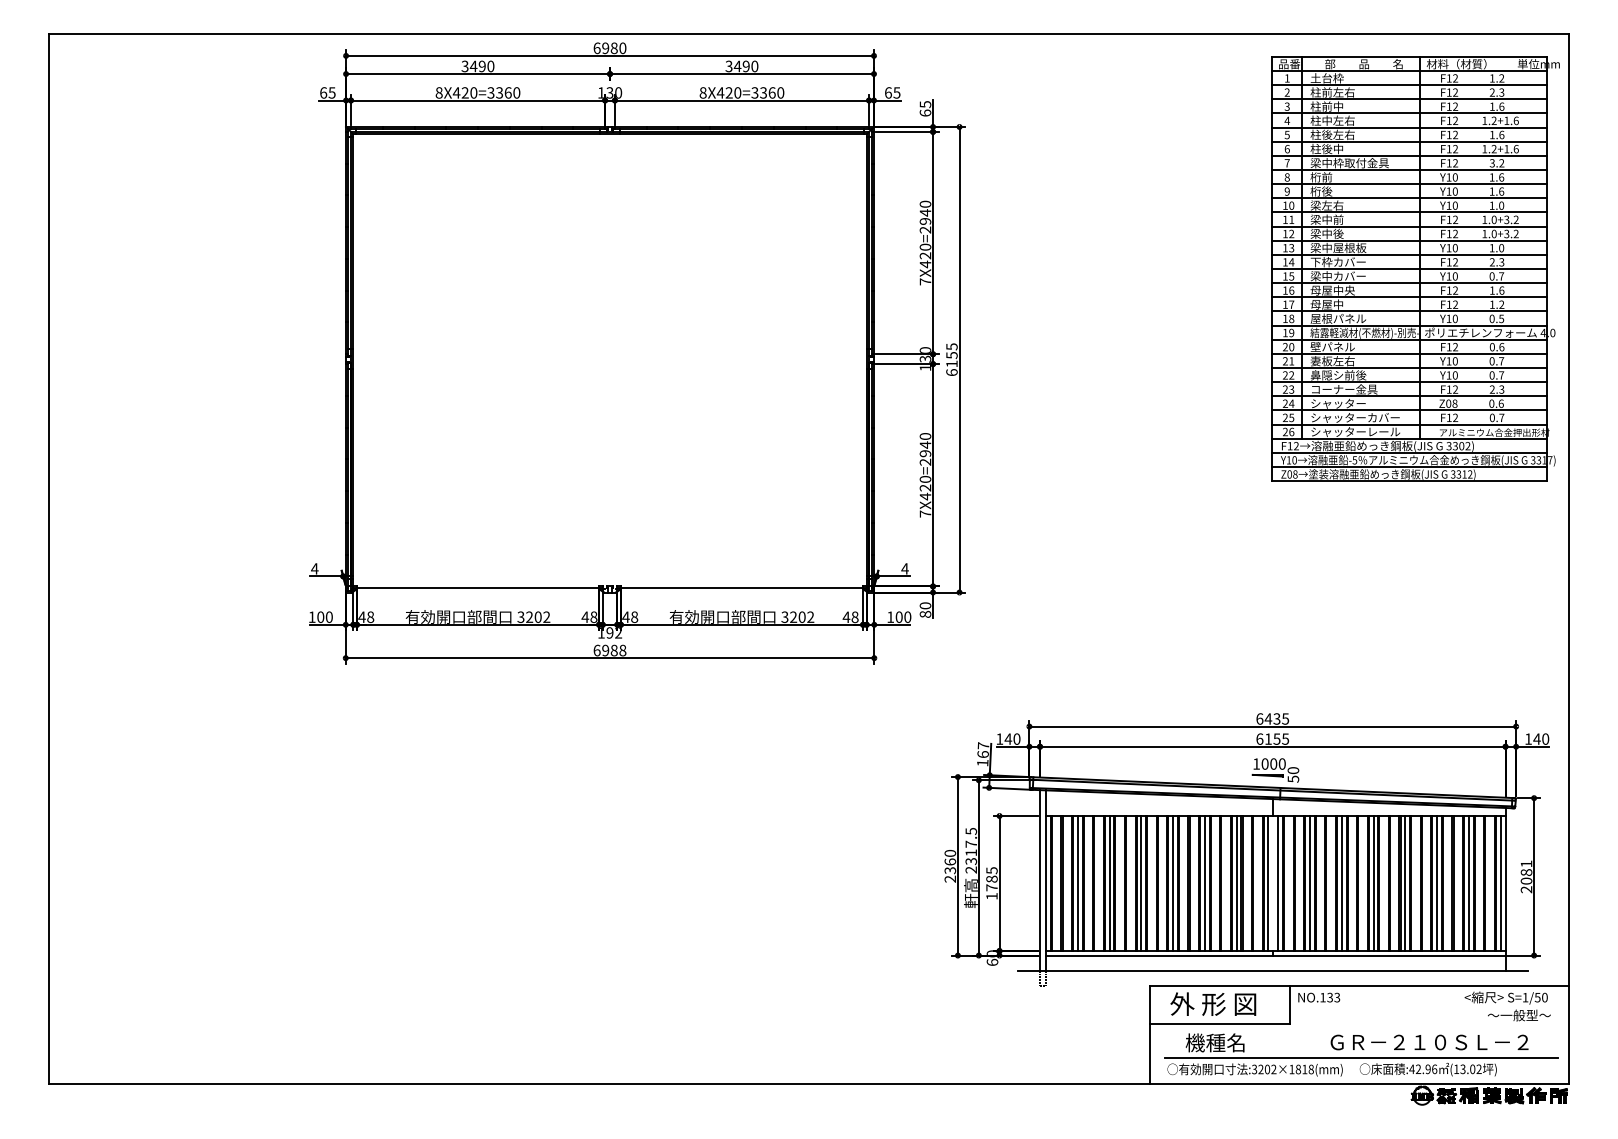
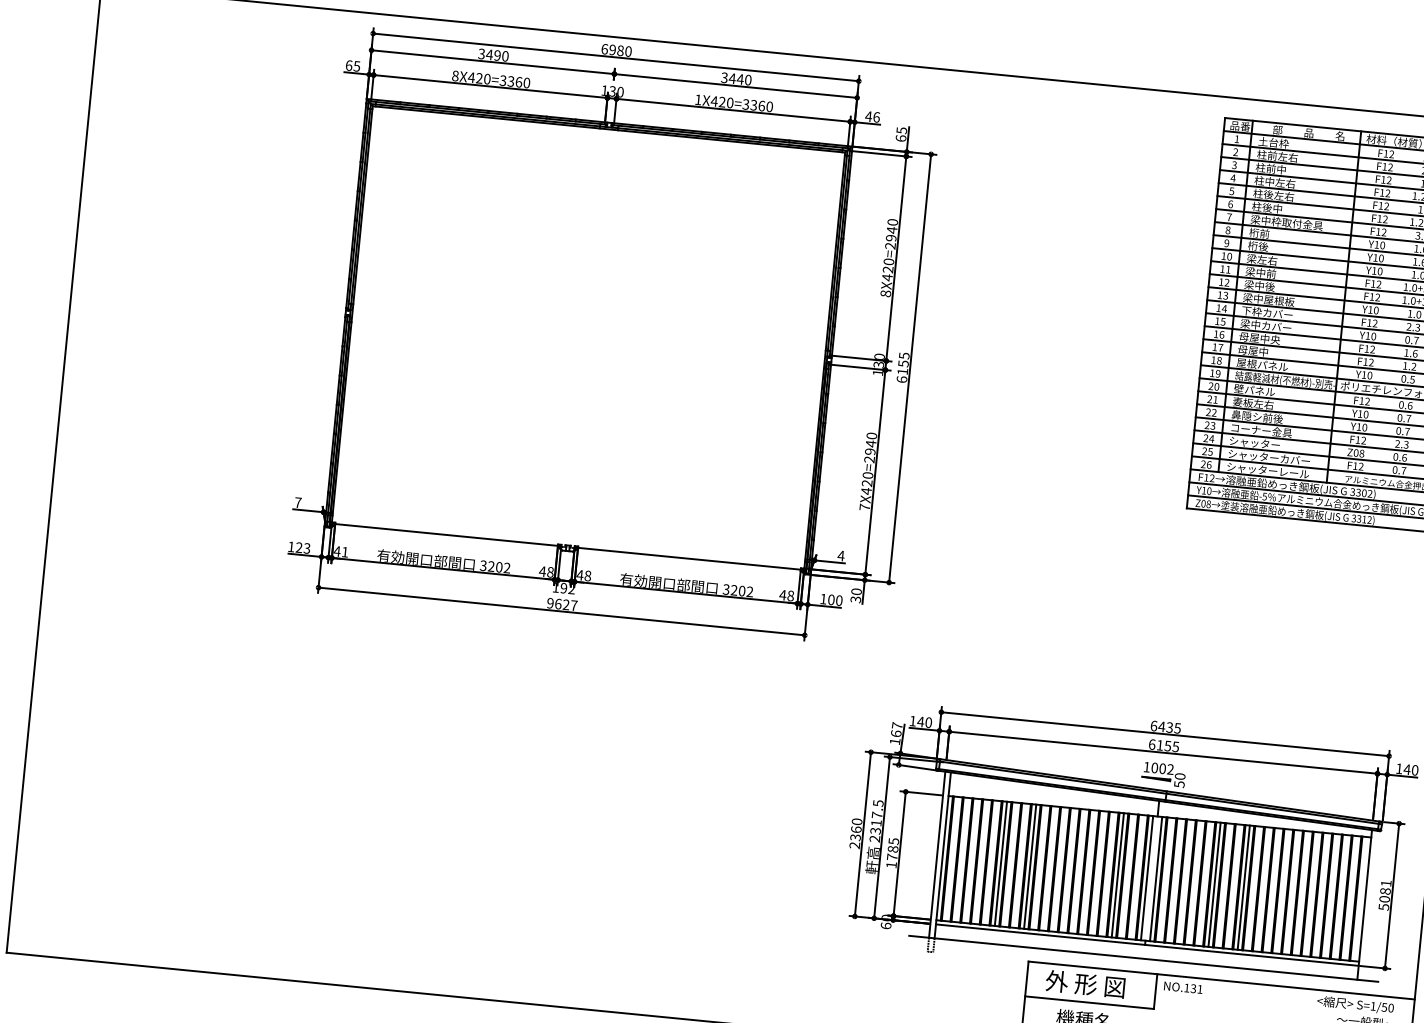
text: (746, 66) -> (740, 79), 3490 -> 3440
text: (702, 92) -> (697, 99), 8X420=3360 -> 1X420=3360
text: (892, 92) -> (872, 116), 65 -> 46
text: (925, 281) -> (885, 293), 7X420=2940 -> 8X420=2940
text: (314, 568) -> (297, 502), 4 -> 7
text: (924, 613) -> (855, 598), 80 -> 30
text: (324, 616) -> (302, 547), 100 -> 123
text: (370, 617) -> (344, 552), 48 -> 41
text: (609, 650) -> (561, 604), 6988 -> 9627
text: (1281, 763) -> (1169, 768), 1000 -> 1002
line: (1077, 883) -> (971, 860), removed
line: (1173, 883) -> (1059, 869), removed
line: (1204, 883) -> (1088, 872), removed
line: (1310, 883) -> (1185, 881), removed
line: (1405, 883) -> (1273, 890), removed
line: (1437, 883) -> (1302, 893), removed
line: (1468, 883) -> (1331, 896), removed
line: (1500, 883) -> (1360, 899), removed
text: (1526, 889) -> (1383, 906), 2081 -> 5081
text: (1337, 997) -> (1200, 989), NO.133 -> NO.131

